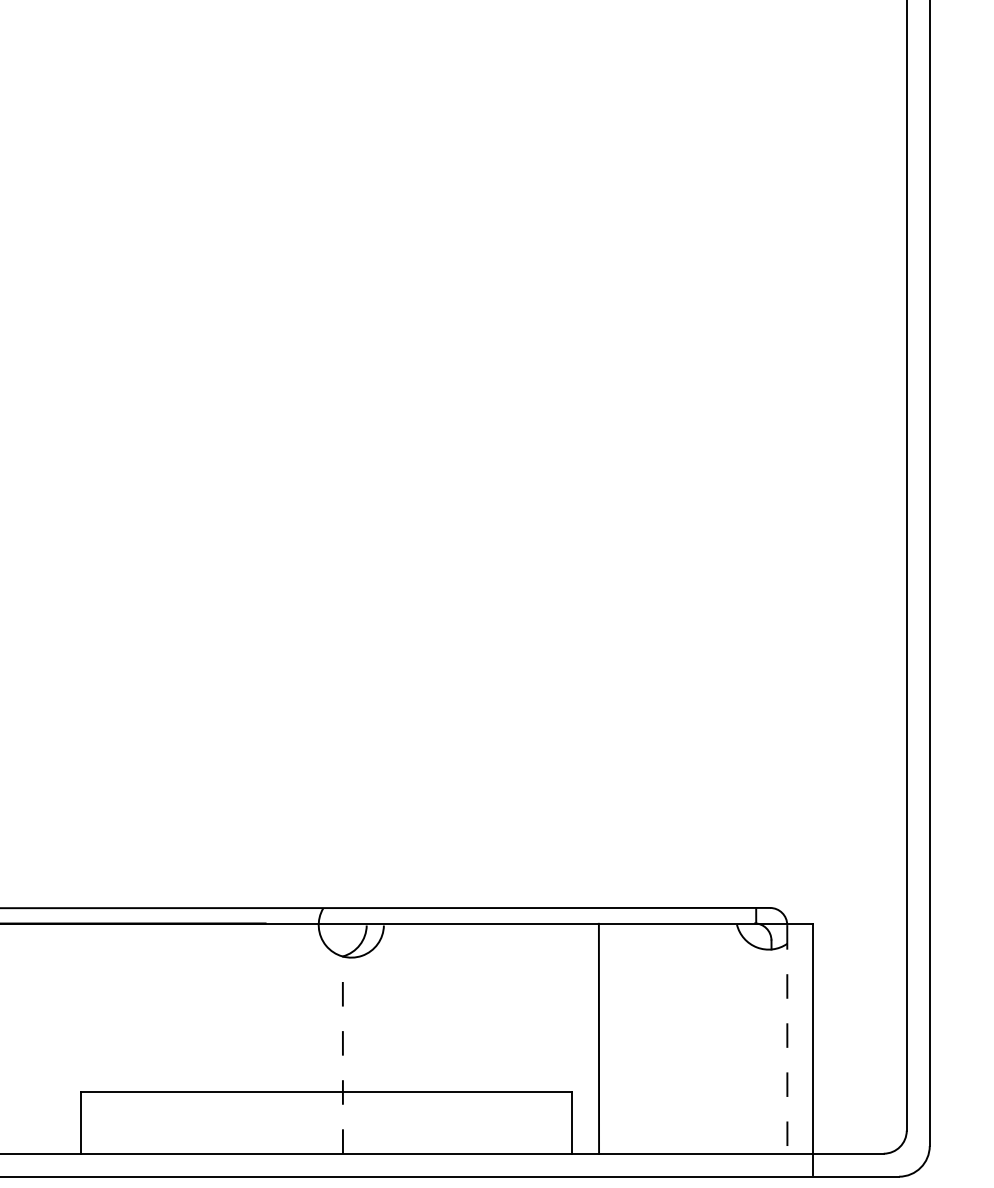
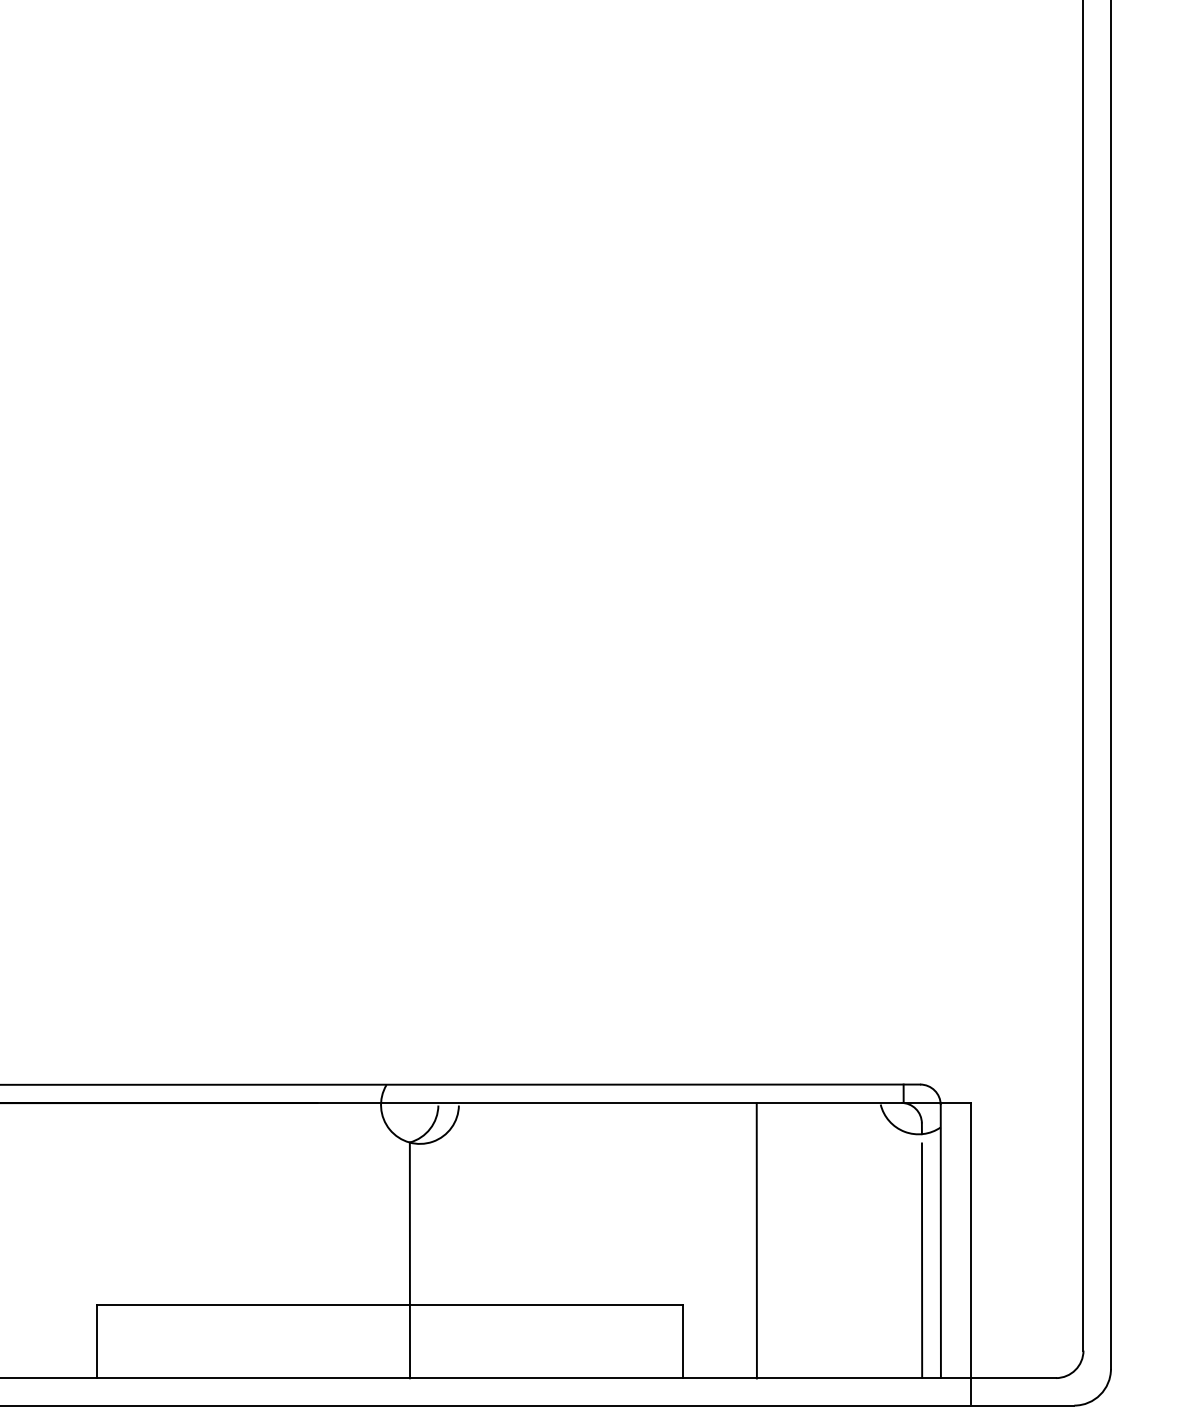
line: (598, 1038) -> (756, 1240), moved
line: (787, 1039) -> (940, 1241), dashed -> solid
line: (342, 1055) -> (409, 1260), dashed -> solid
line: (771, 1055) -> (921, 1260), added

